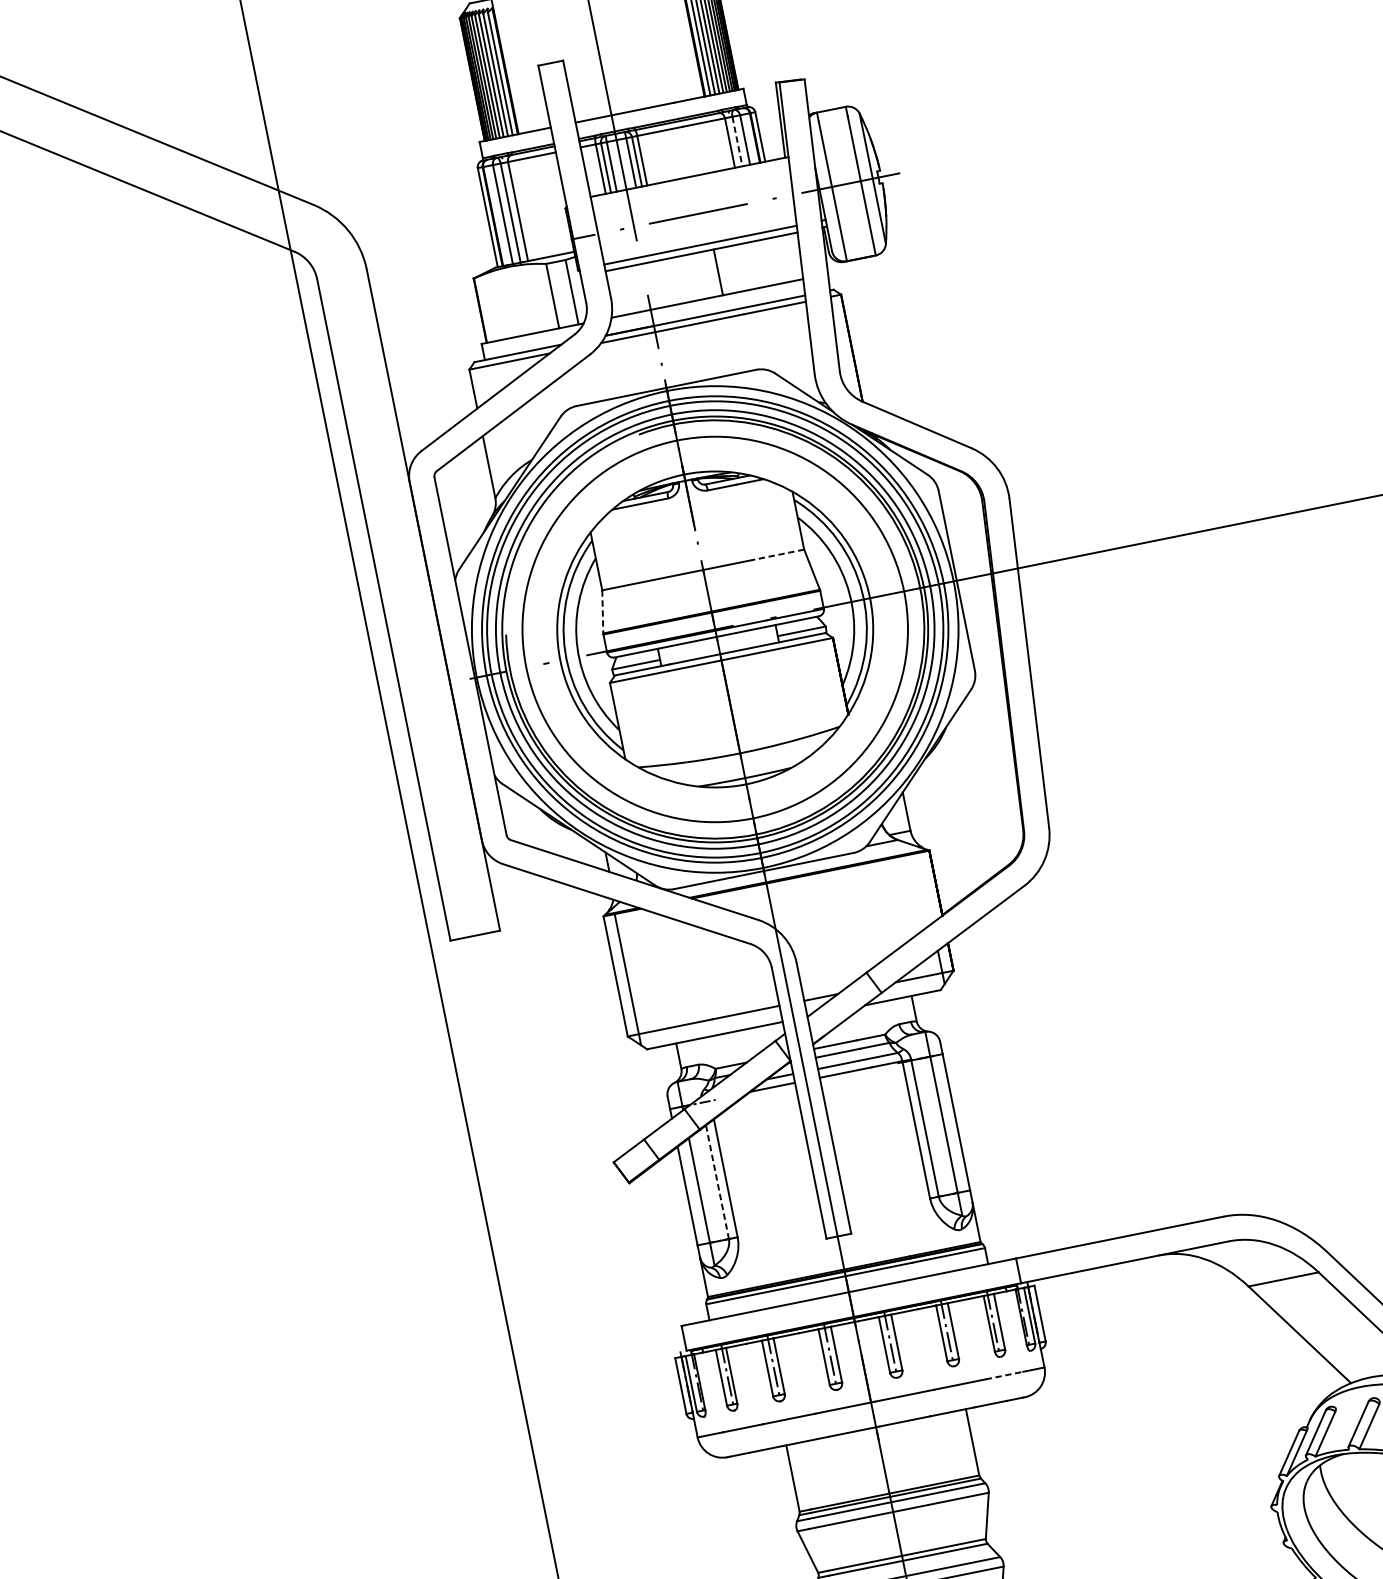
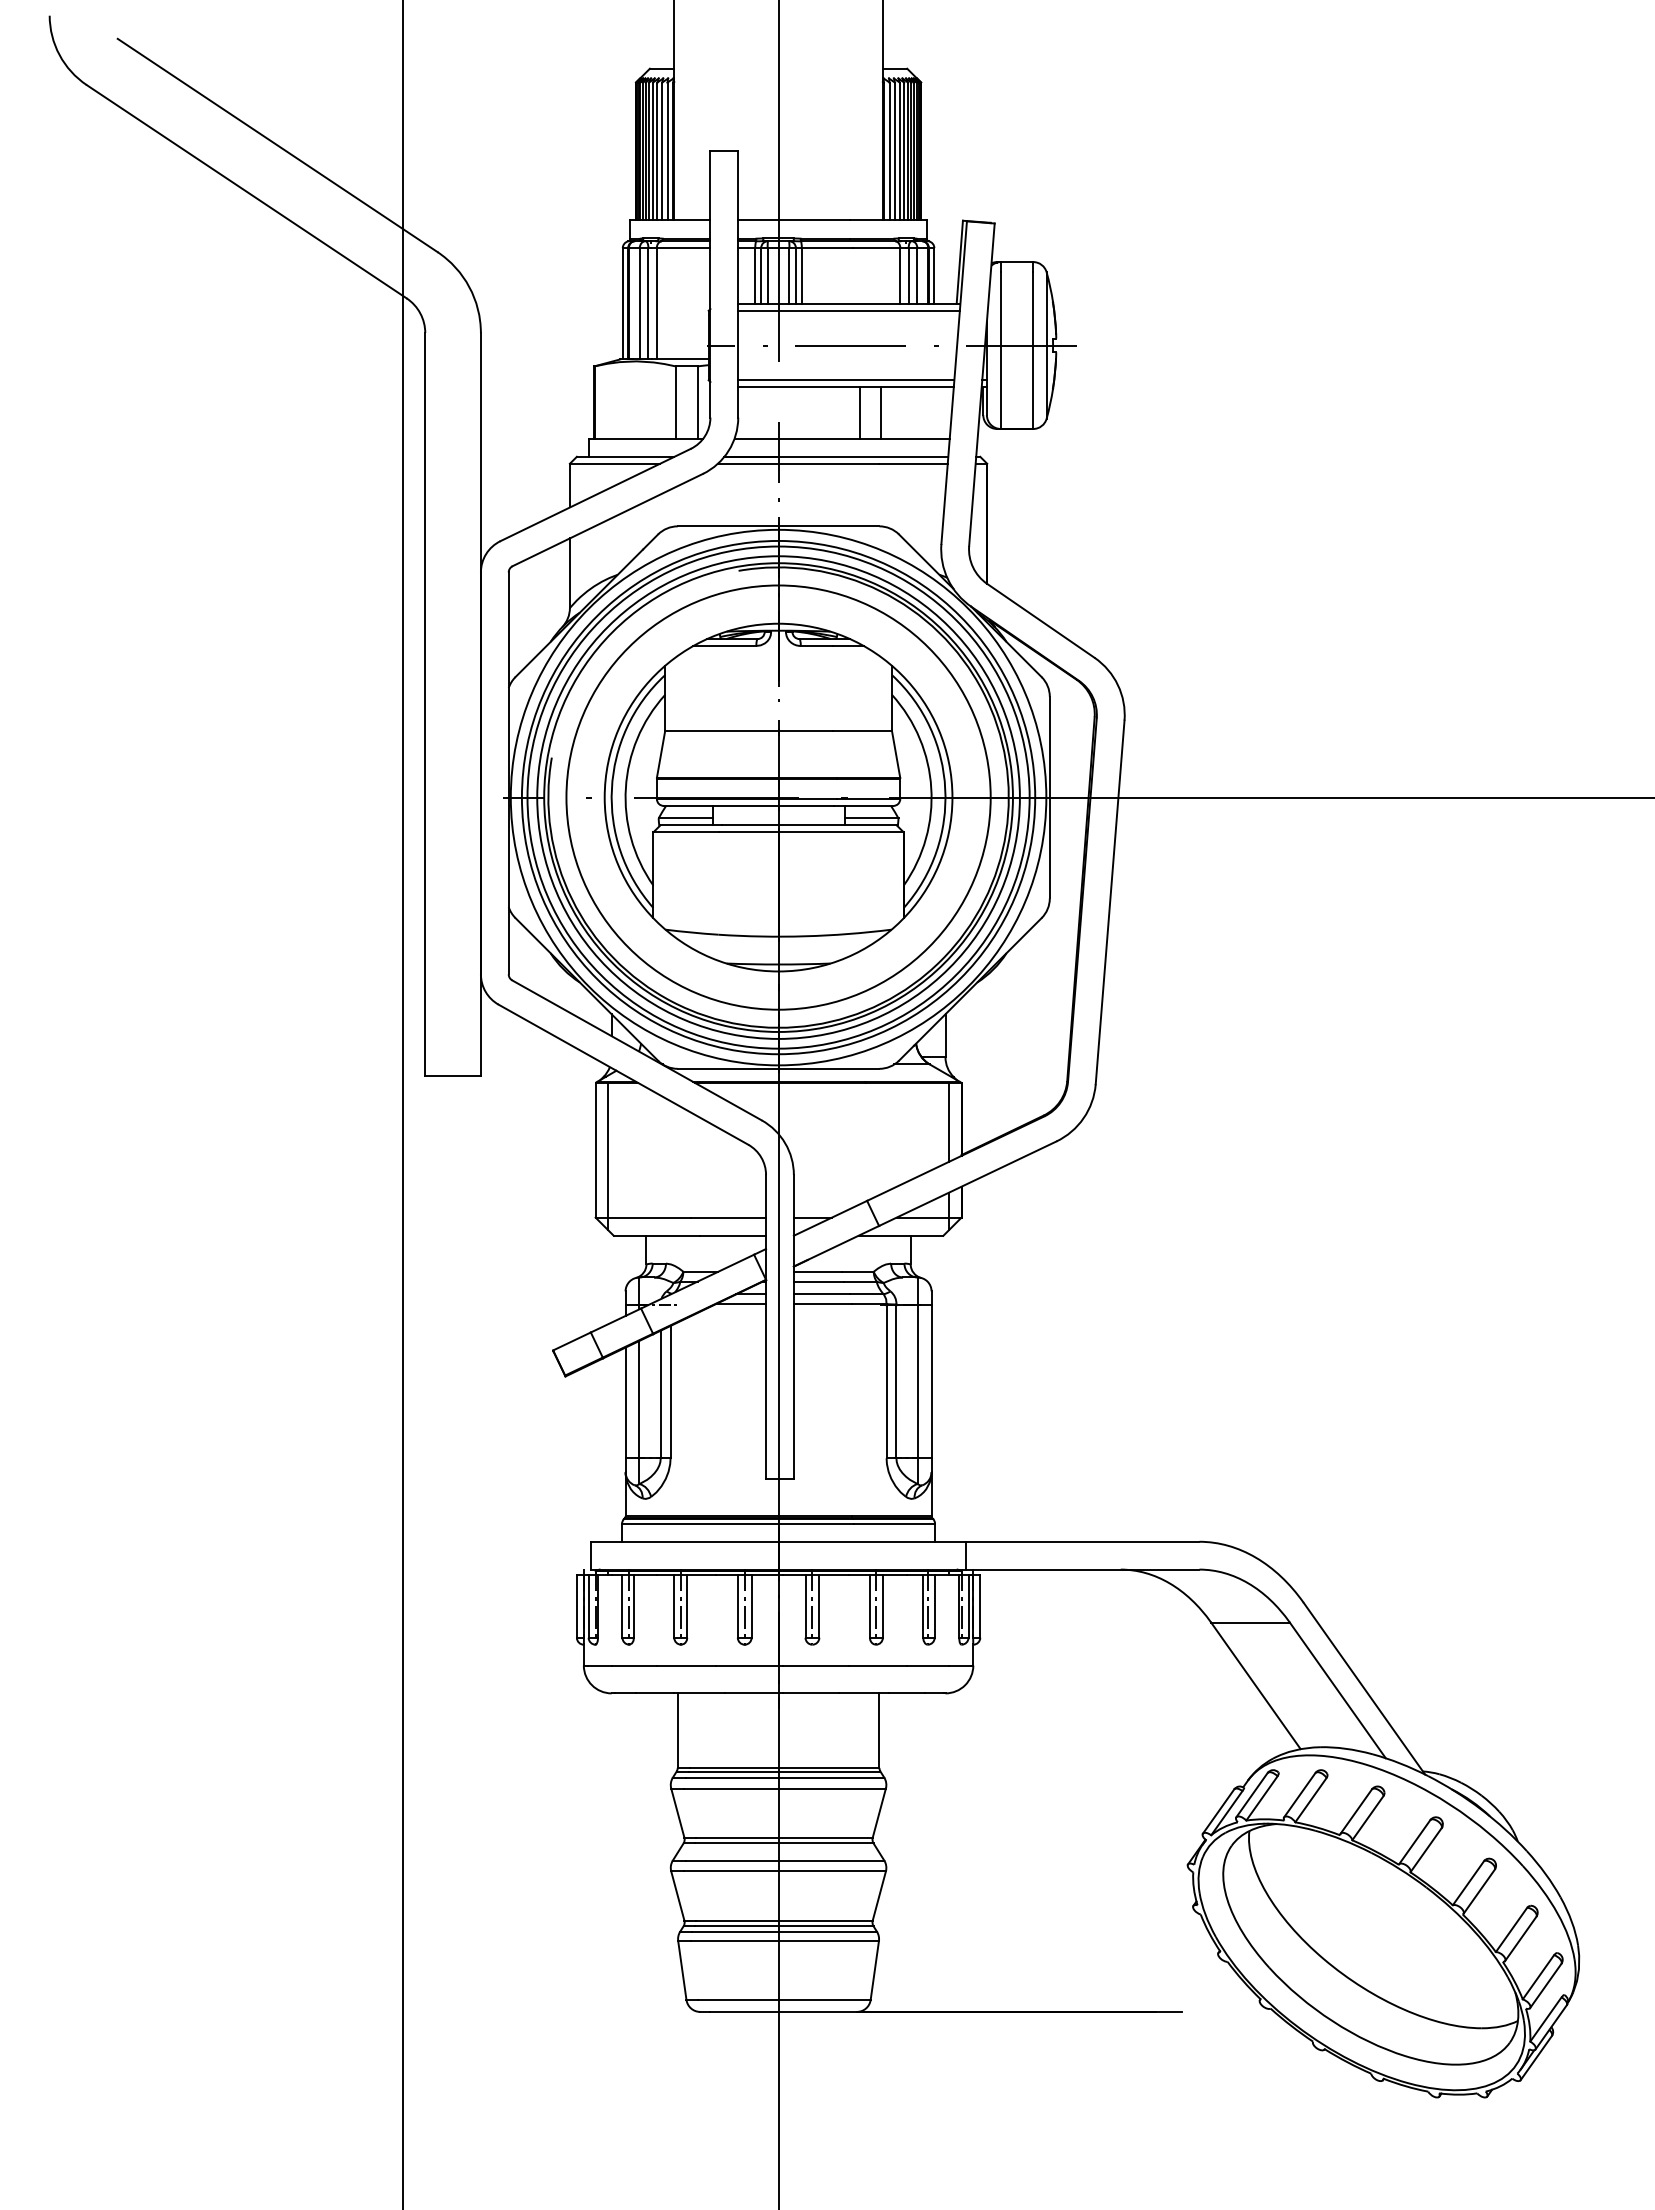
line: (737, 141) -> (908, 275), dashed -> solid
line: (690, 184) -> (848, 311), added
line: (737, 268) -> (881, 412), added
line: (777, 554) -> (862, 730), dashed -> solid
line: (603, 612) -> (661, 754), dashed -> solid
line: (924, 887) -> (948, 1121), added
line: (717, 1182) -> (660, 1394), dashed -> solid
line: (1004, 1375) -> (928, 1665), dashed -> solid

